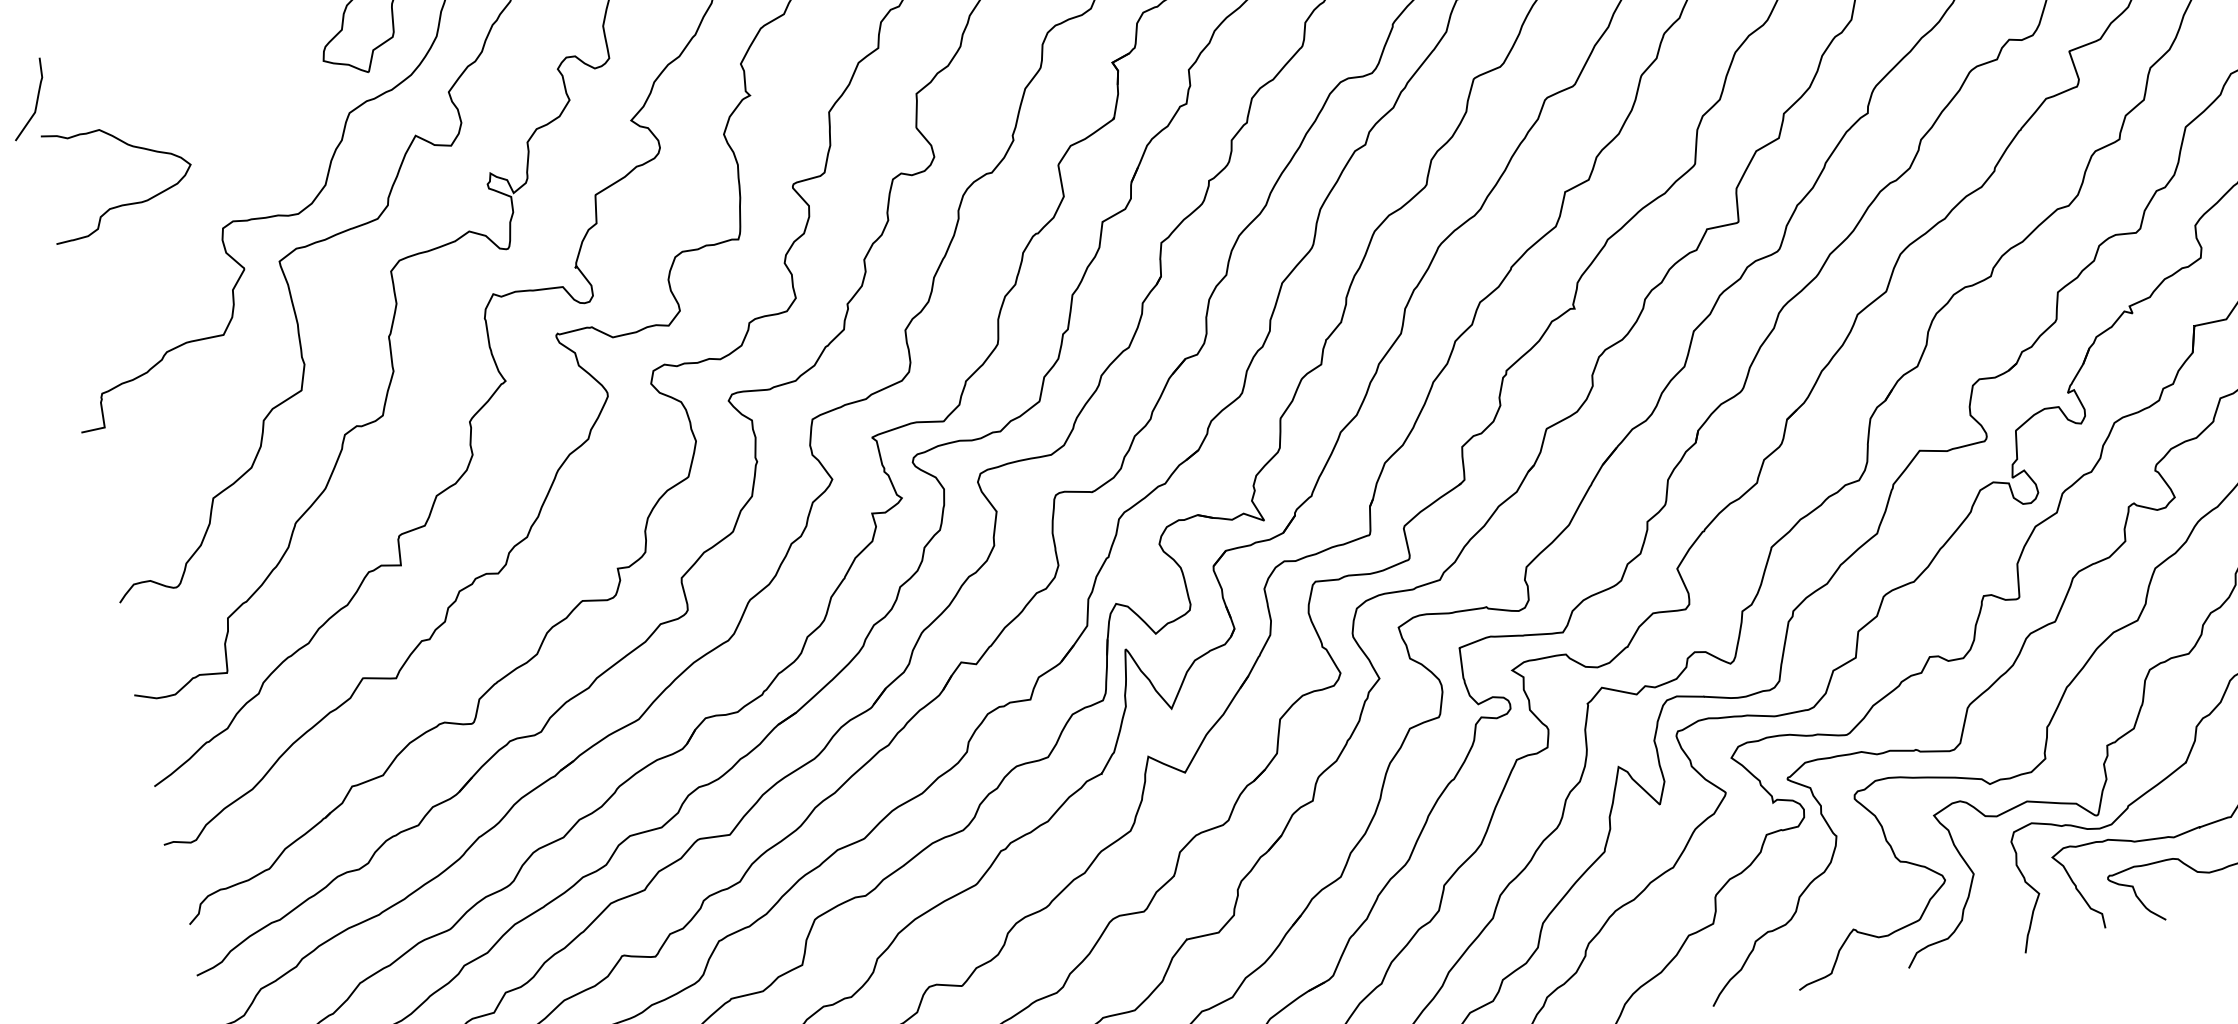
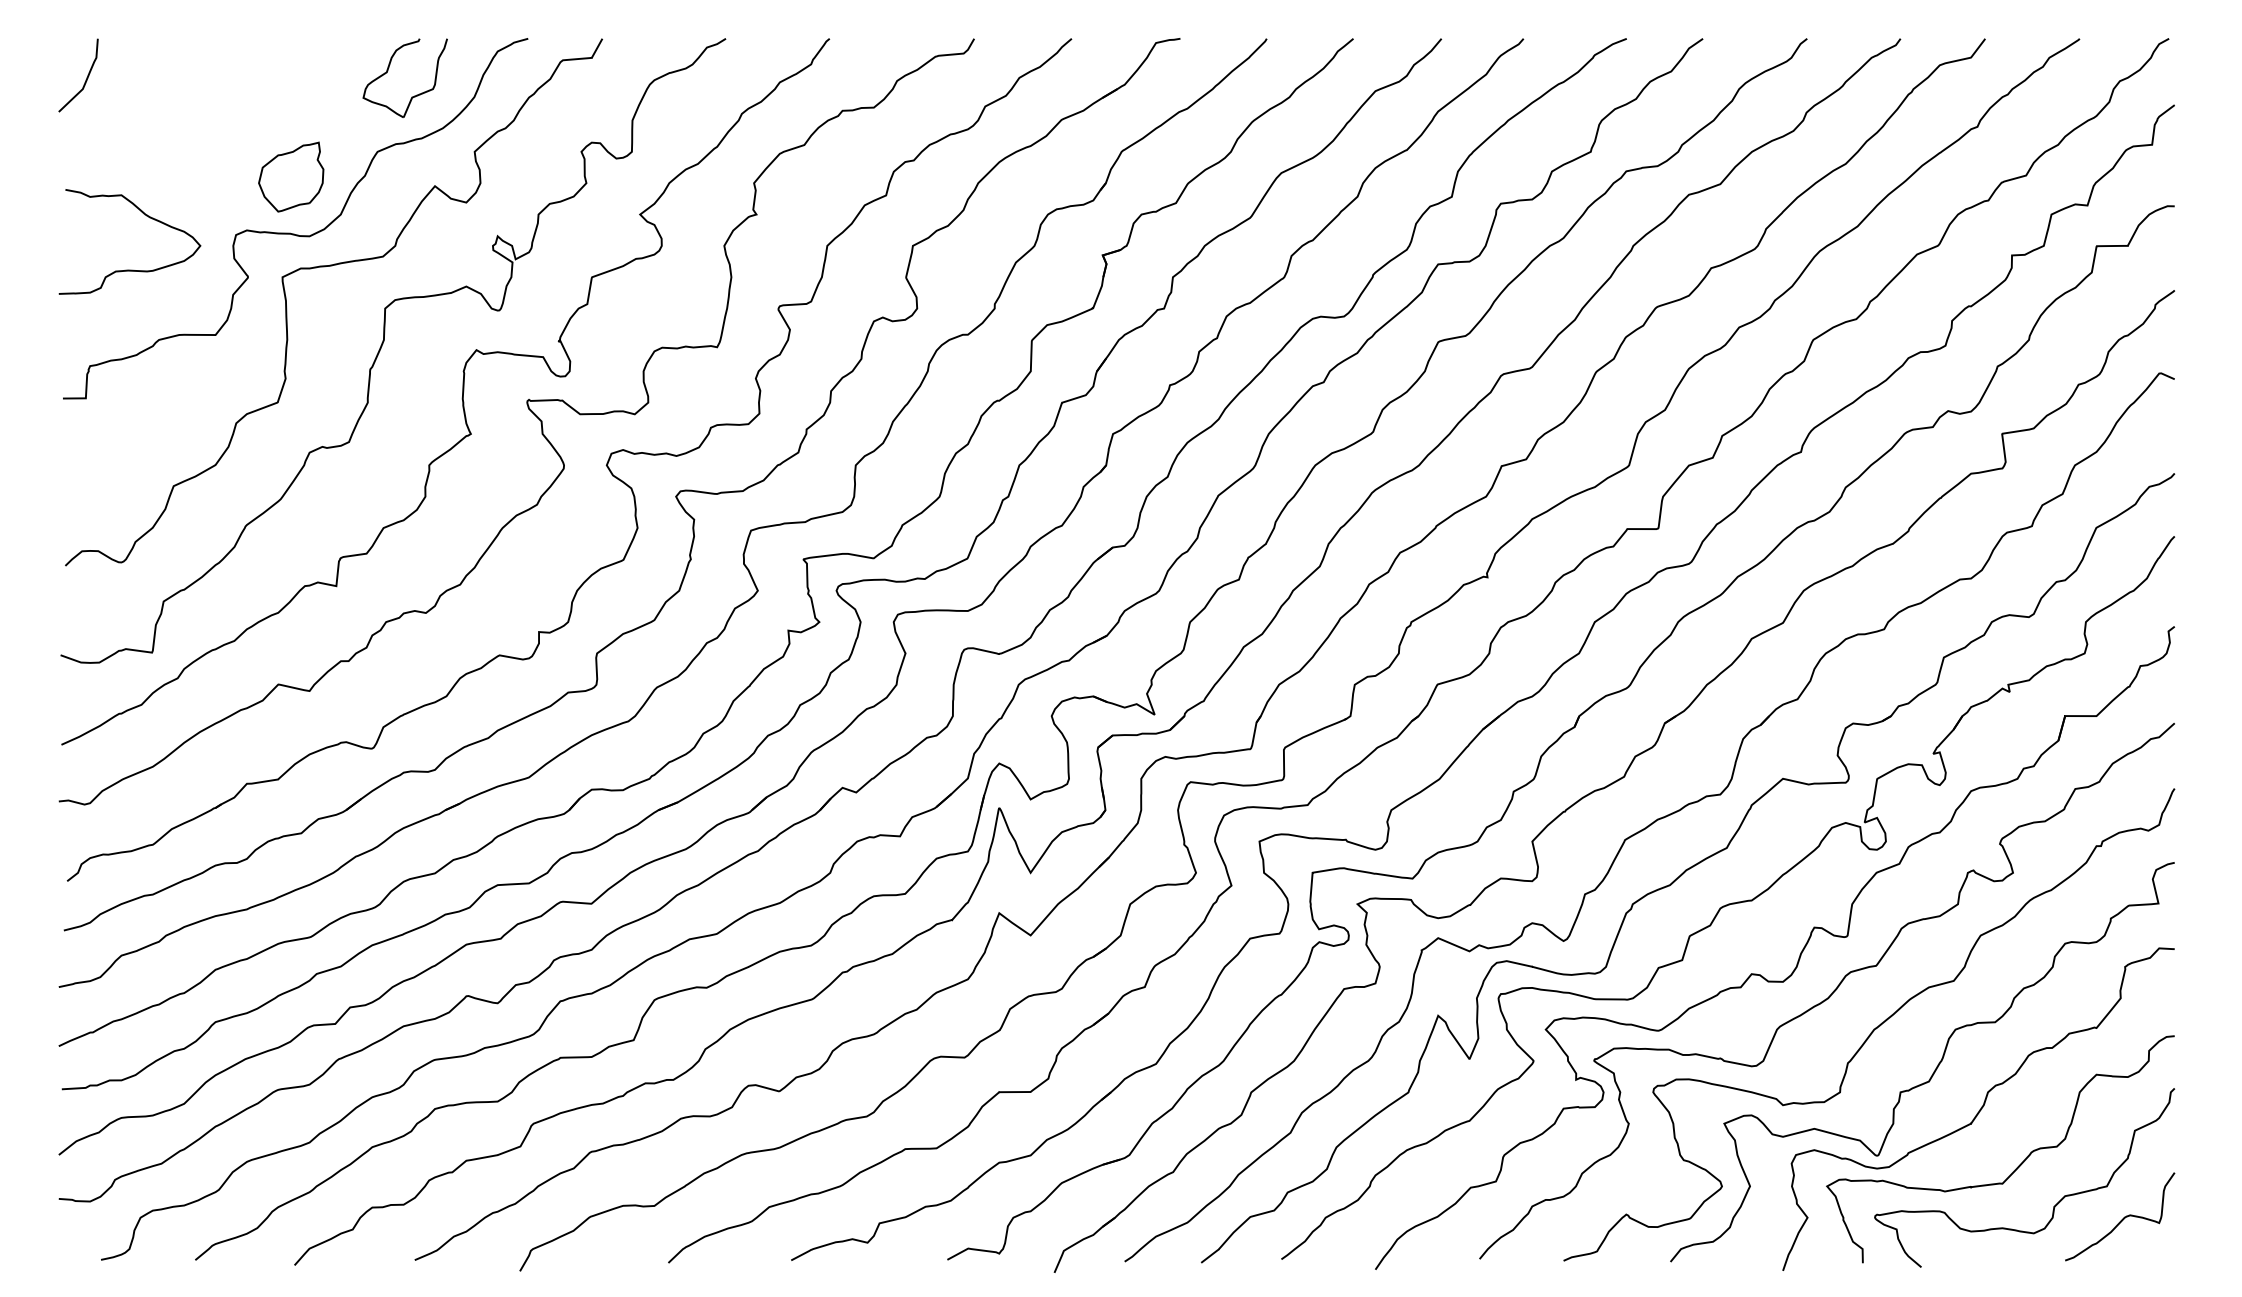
part: (267, 156) -> (291, 176), added
curve: (123, 204) -> (129, 269), moved

